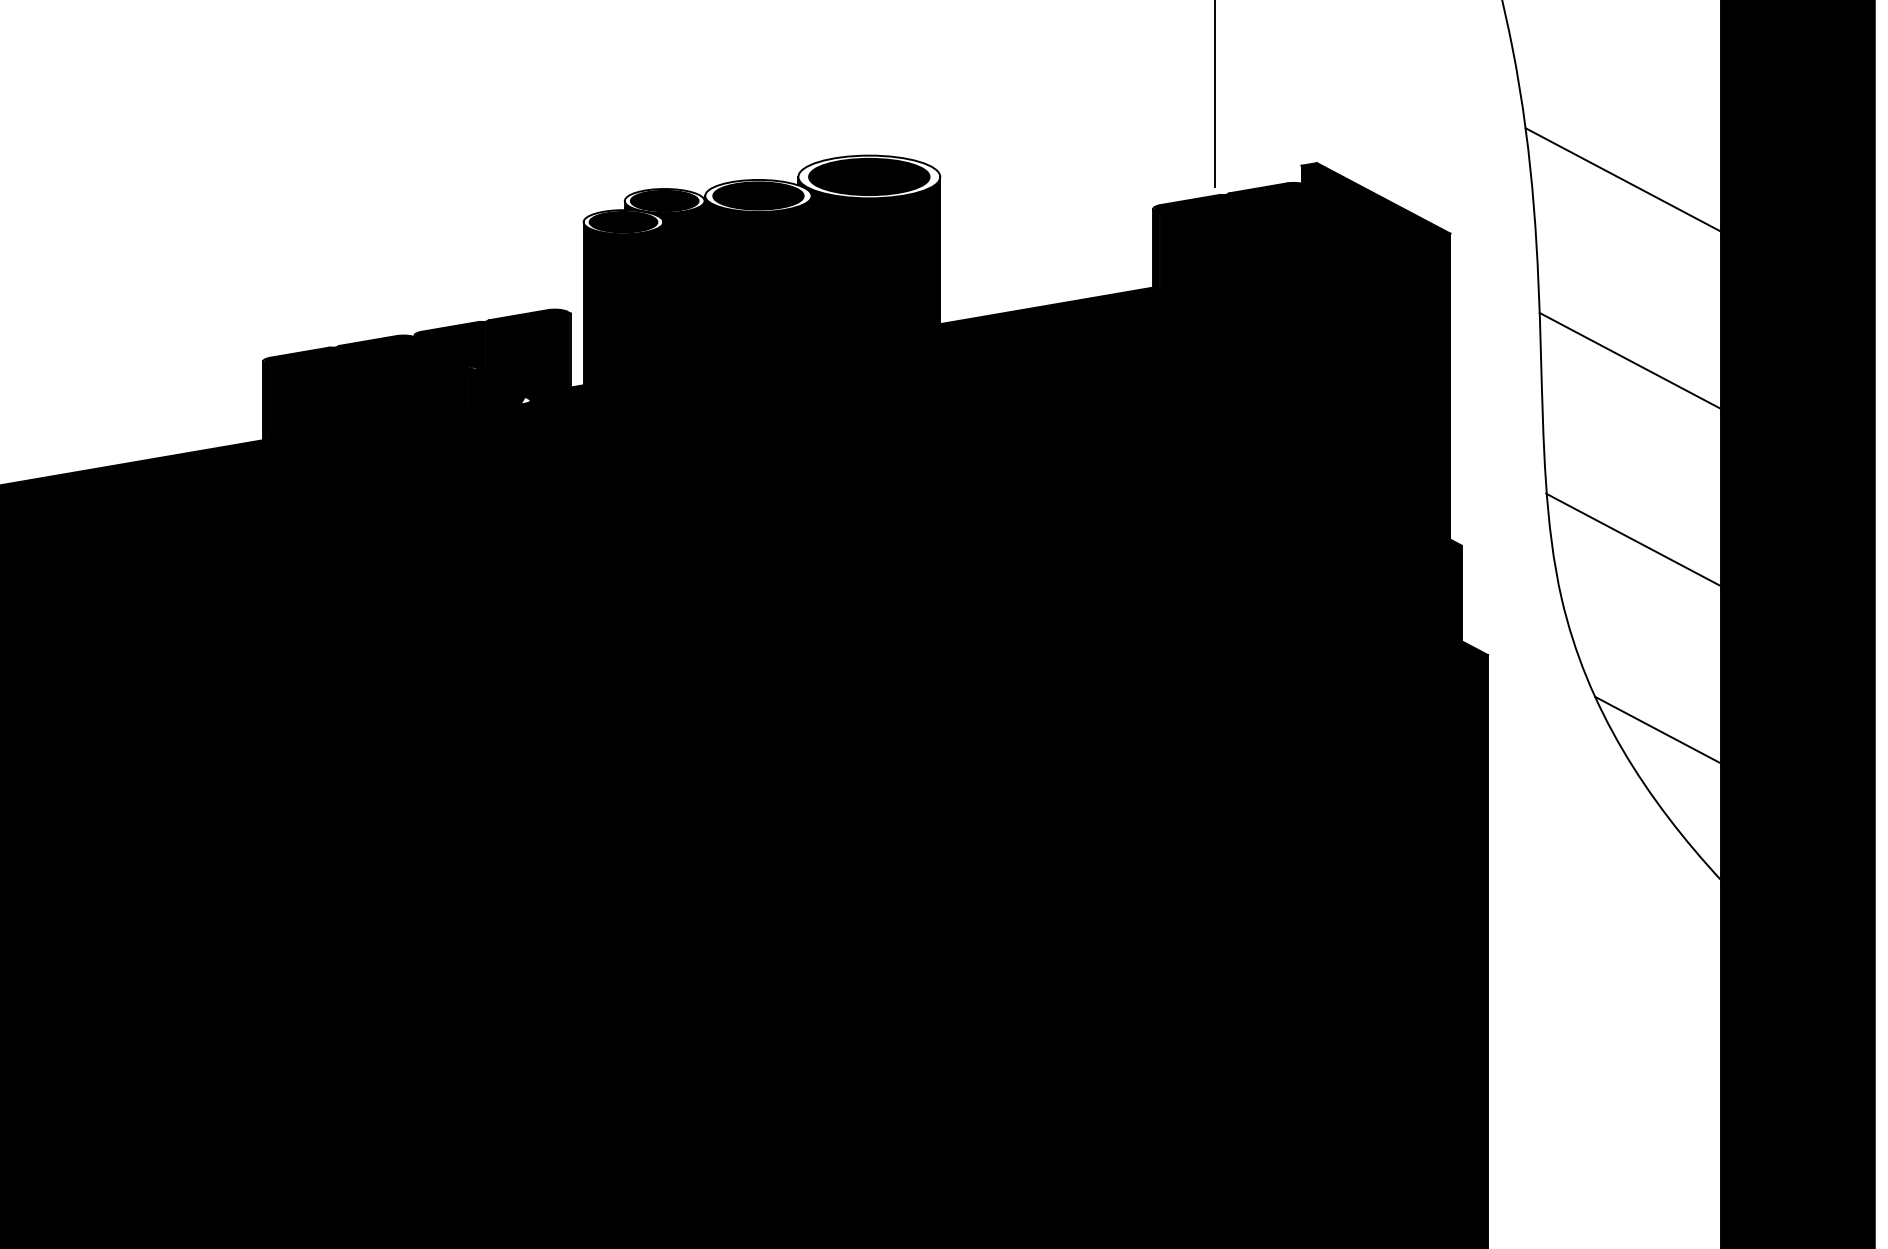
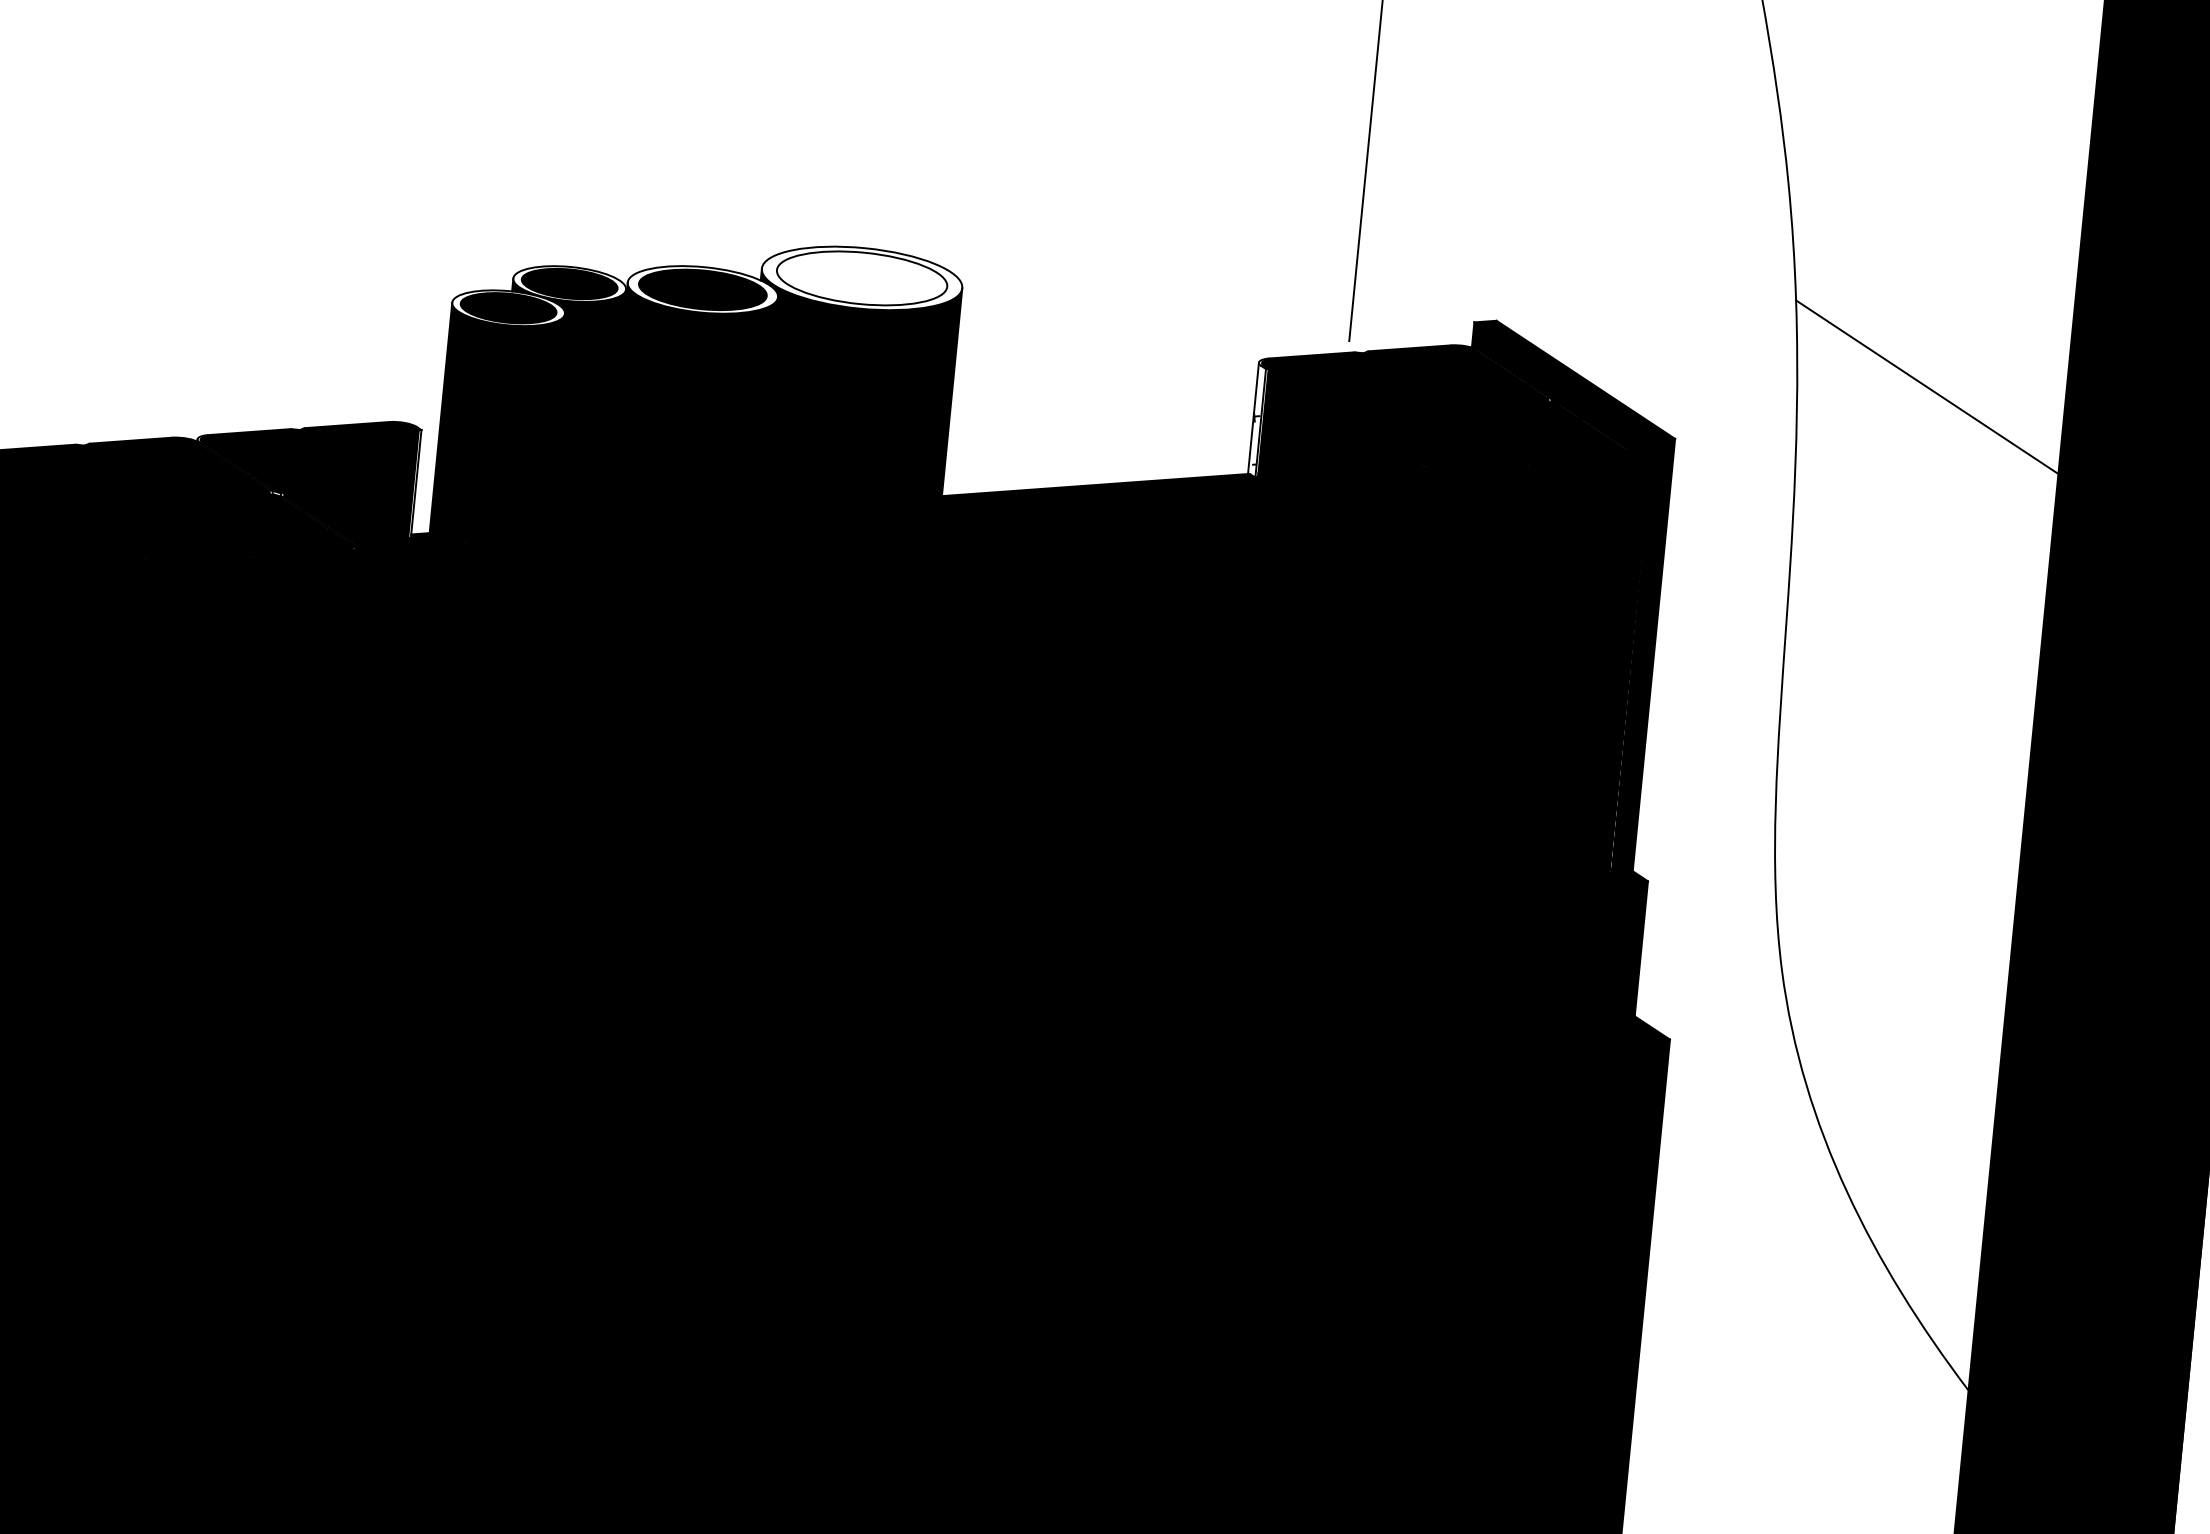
fill: (869, 176) -> (862, 277), removed
fill: (1156, 248) -> (1257, 419), removed
line: (1630, 360) -> (1912, 643), removed
line: (1633, 539) -> (1891, 896), removed
line: (1658, 729) -> (1900, 1168), removed

